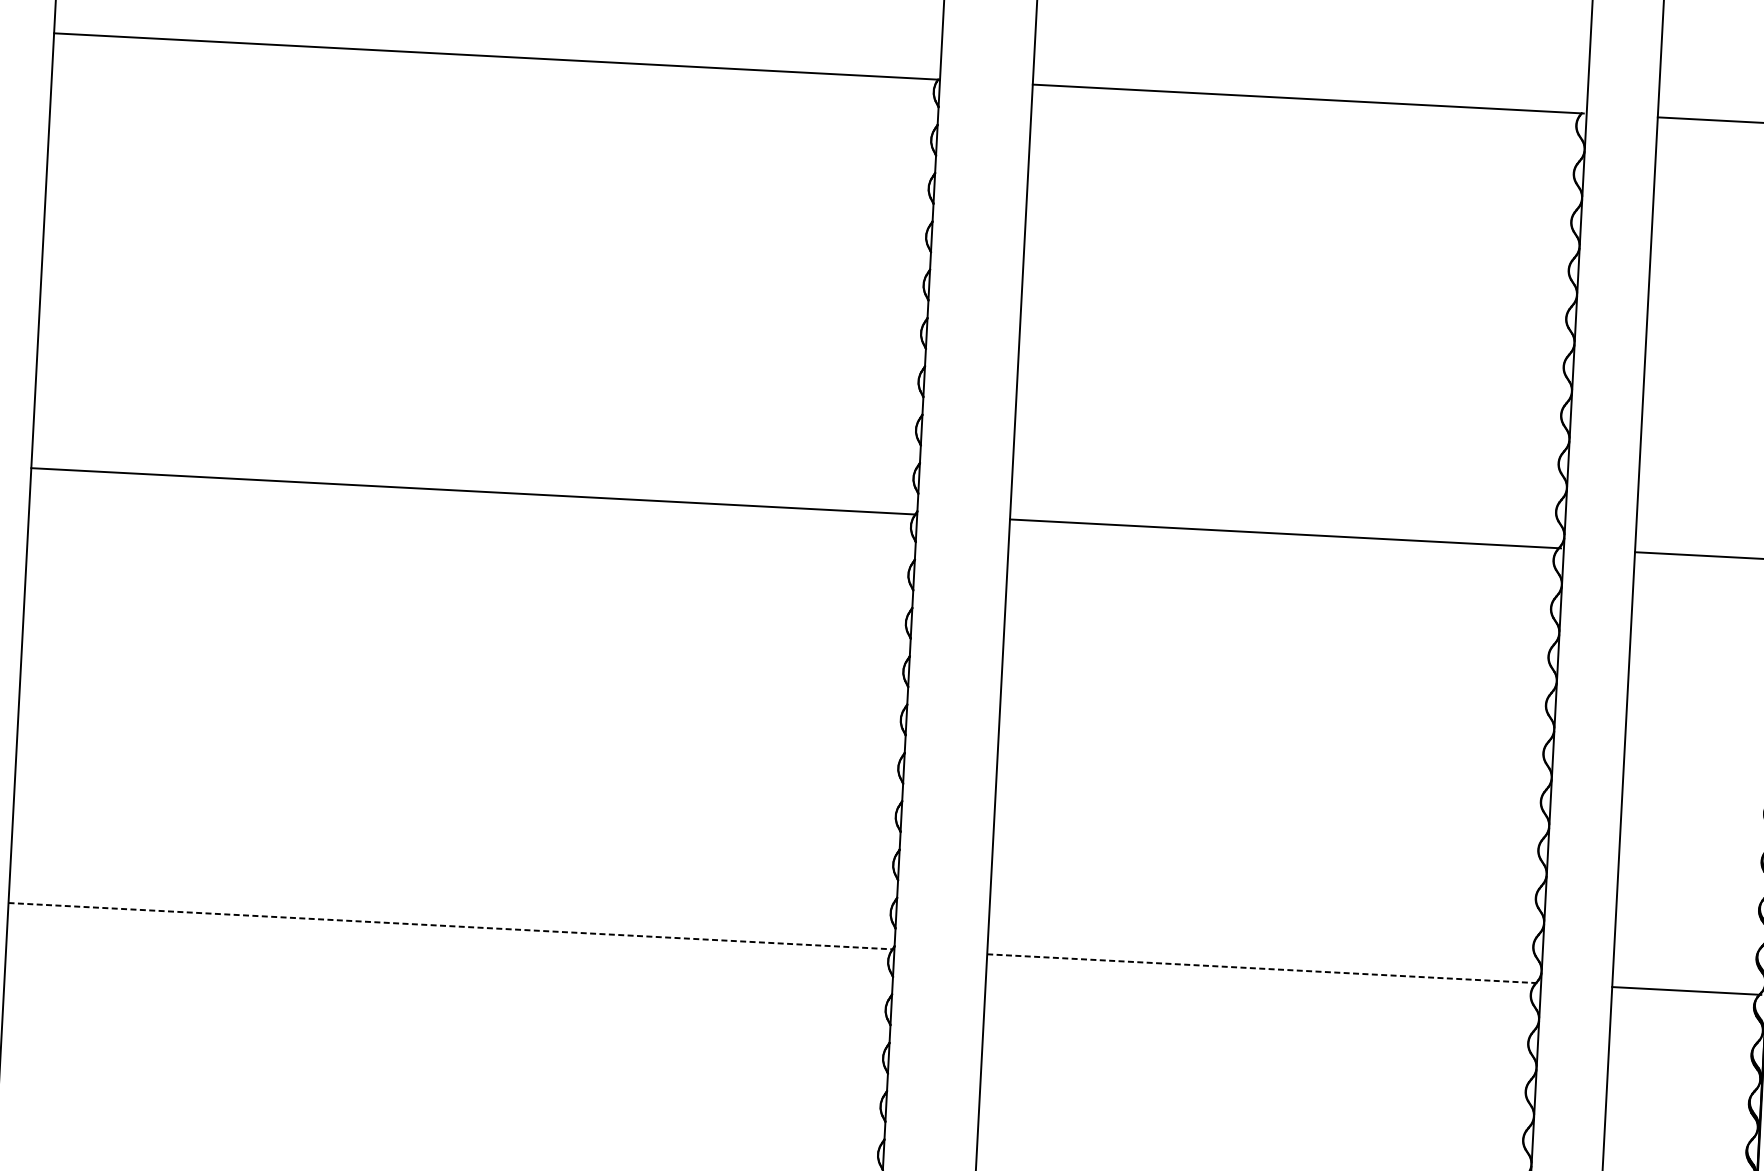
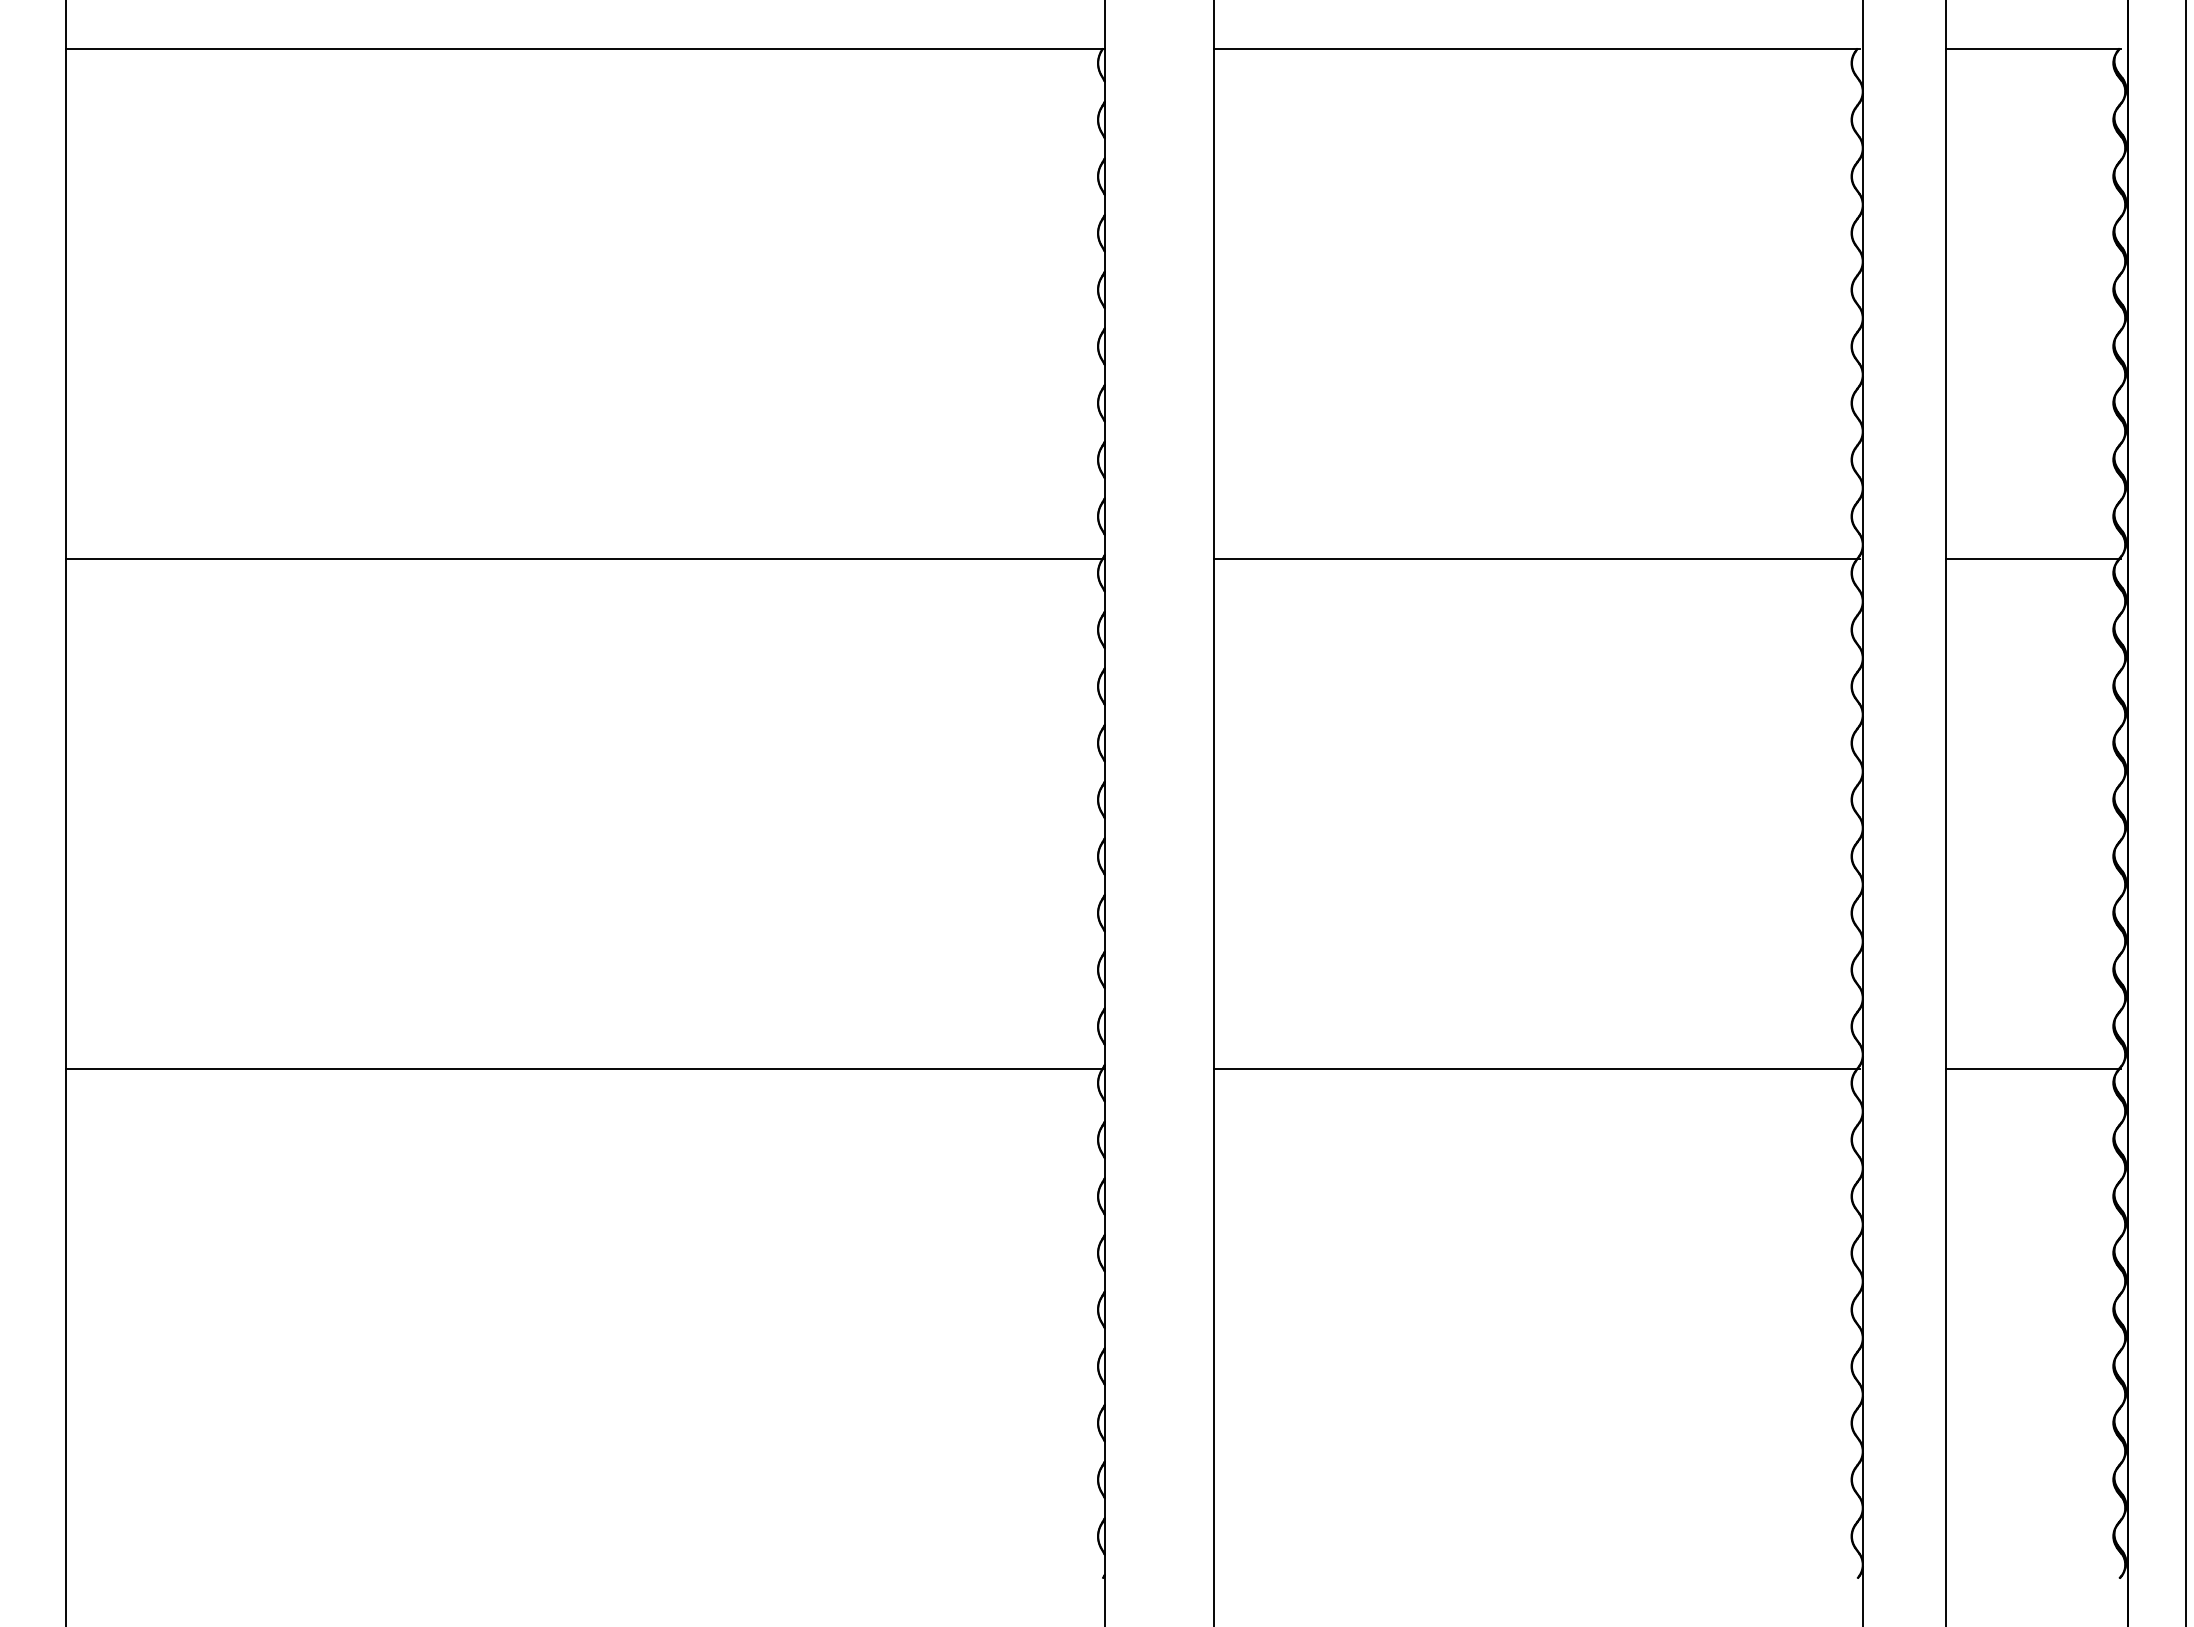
line: (451, 926) -> (585, 1069), dashed -> solid
line: (1263, 969) -> (1537, 1069), dashed -> solid

